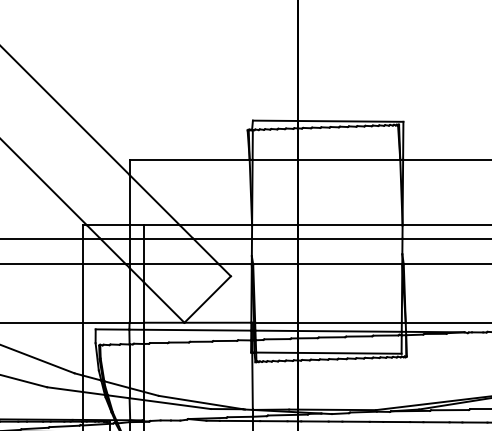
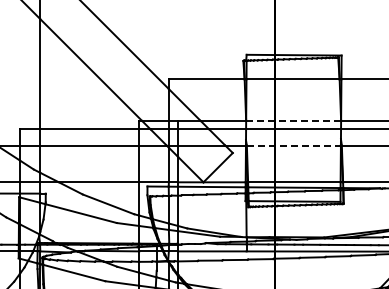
line: (327, 224) -> (293, 120), solid -> dashed
line: (328, 264) -> (294, 145), solid -> dashed

